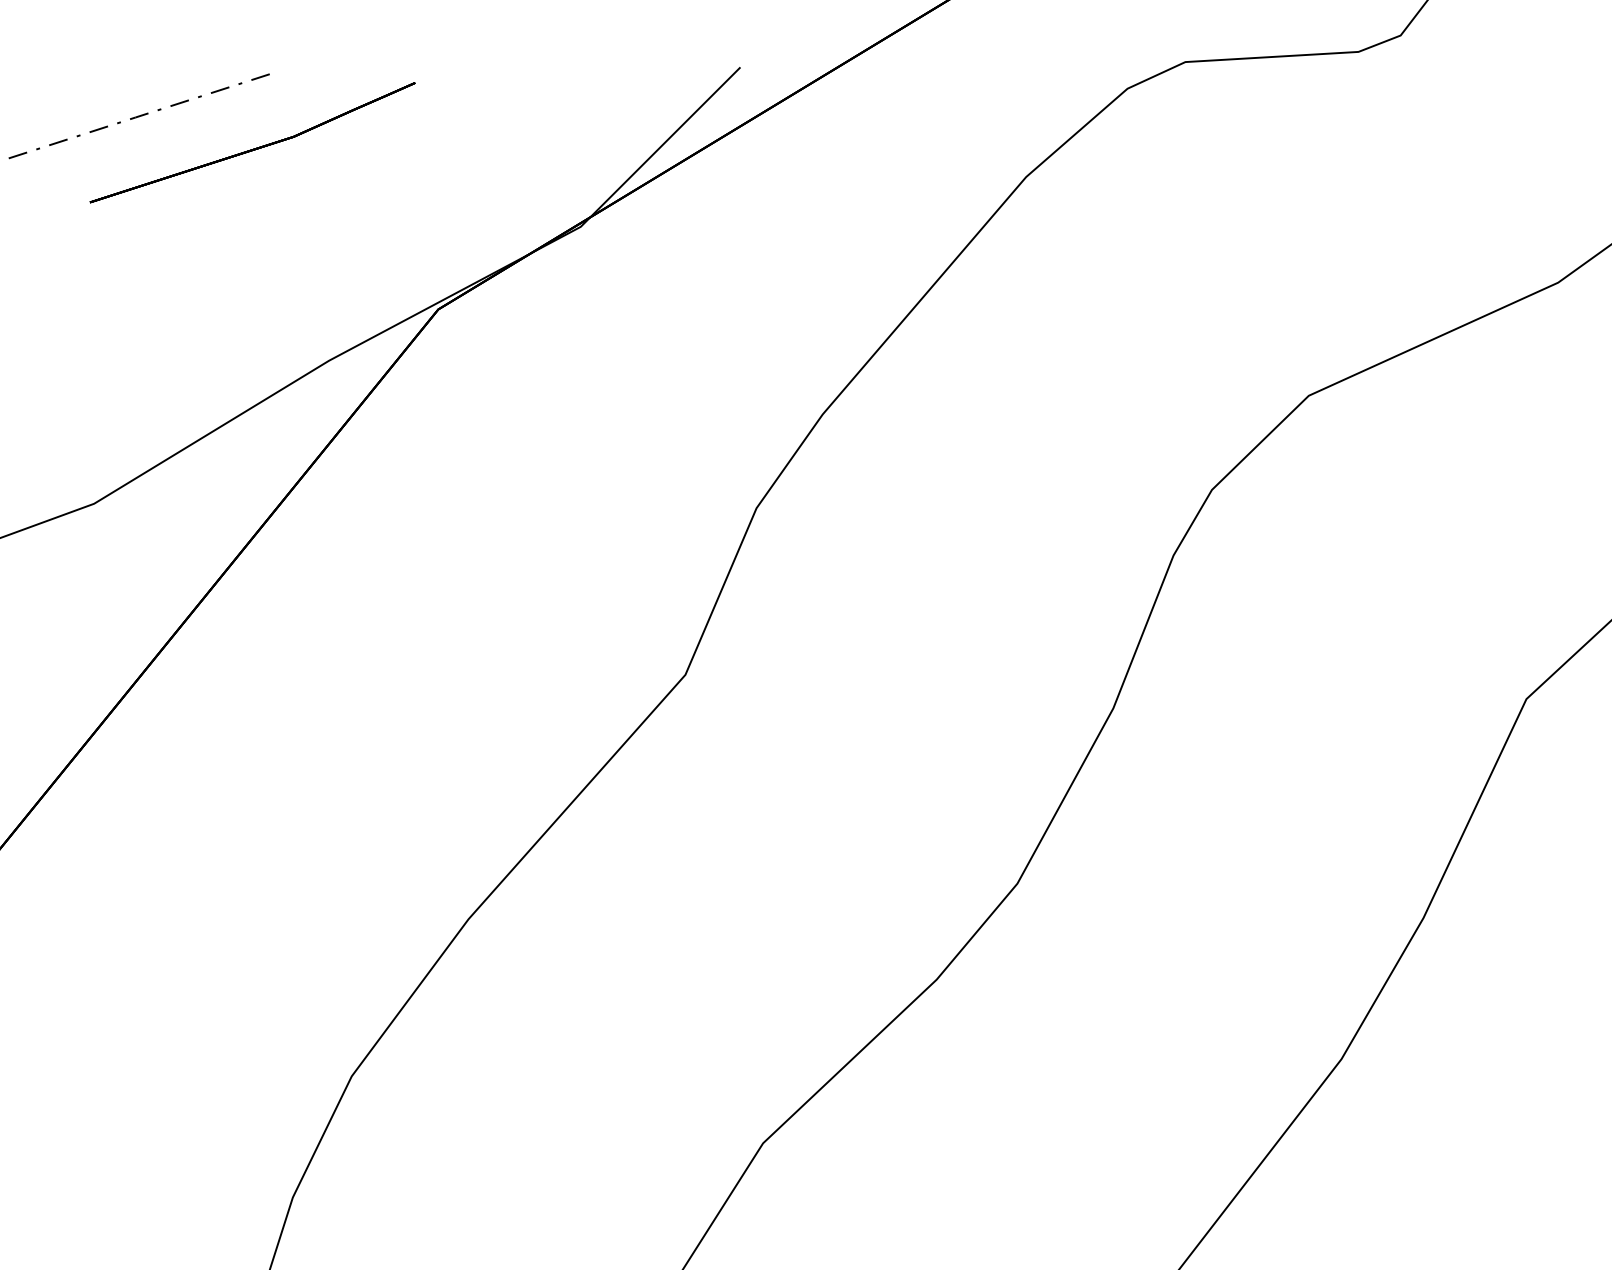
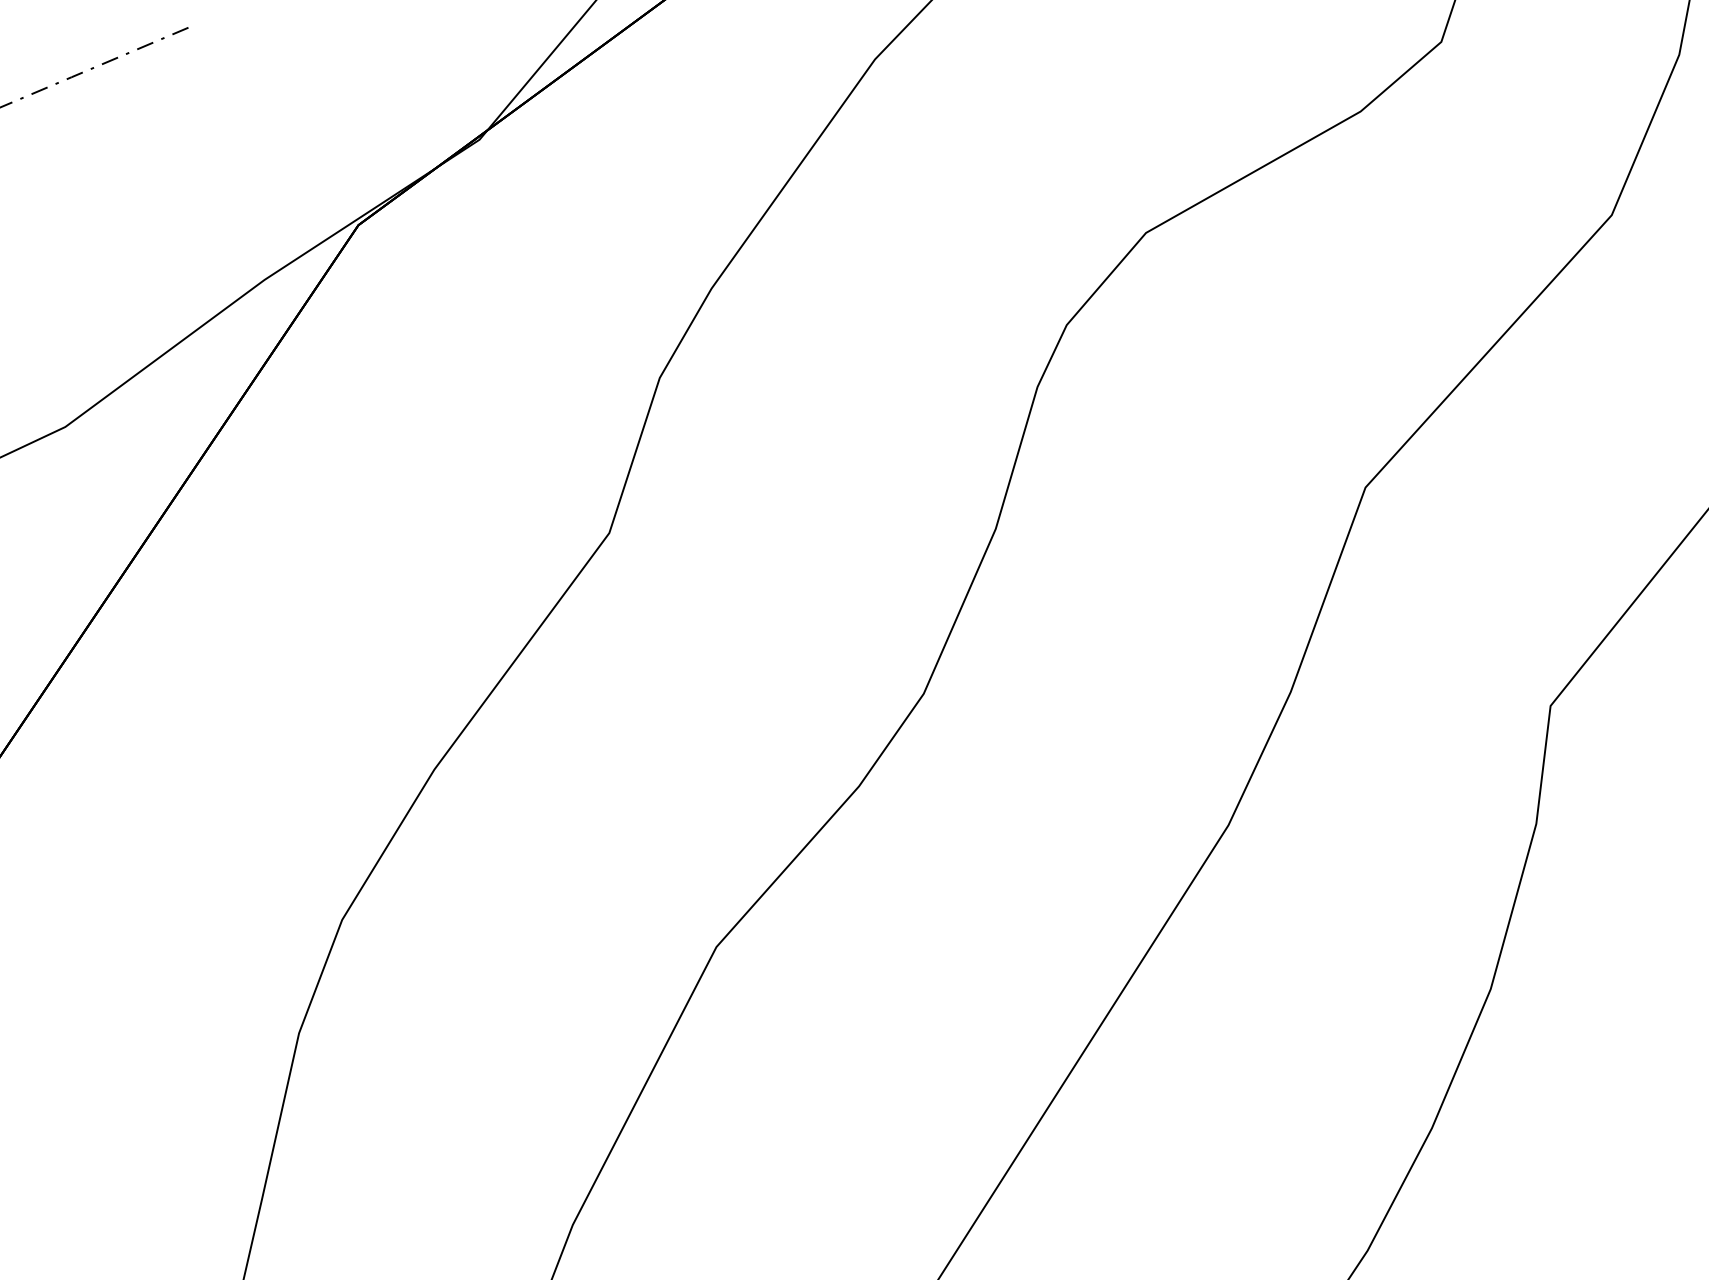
part: (252, 142) -> (178, 90), removed

